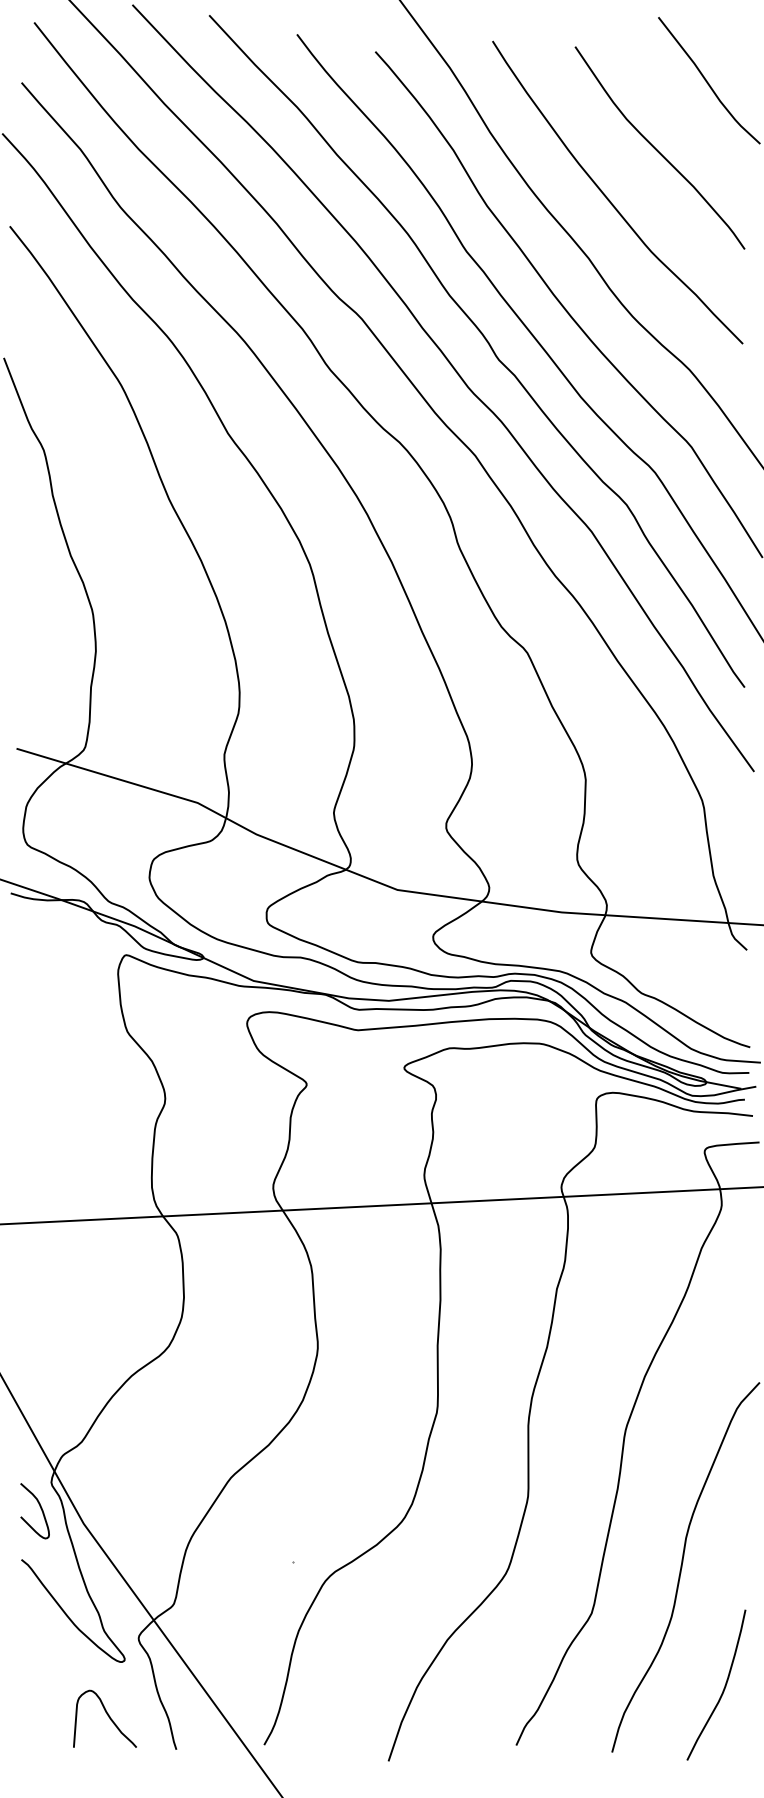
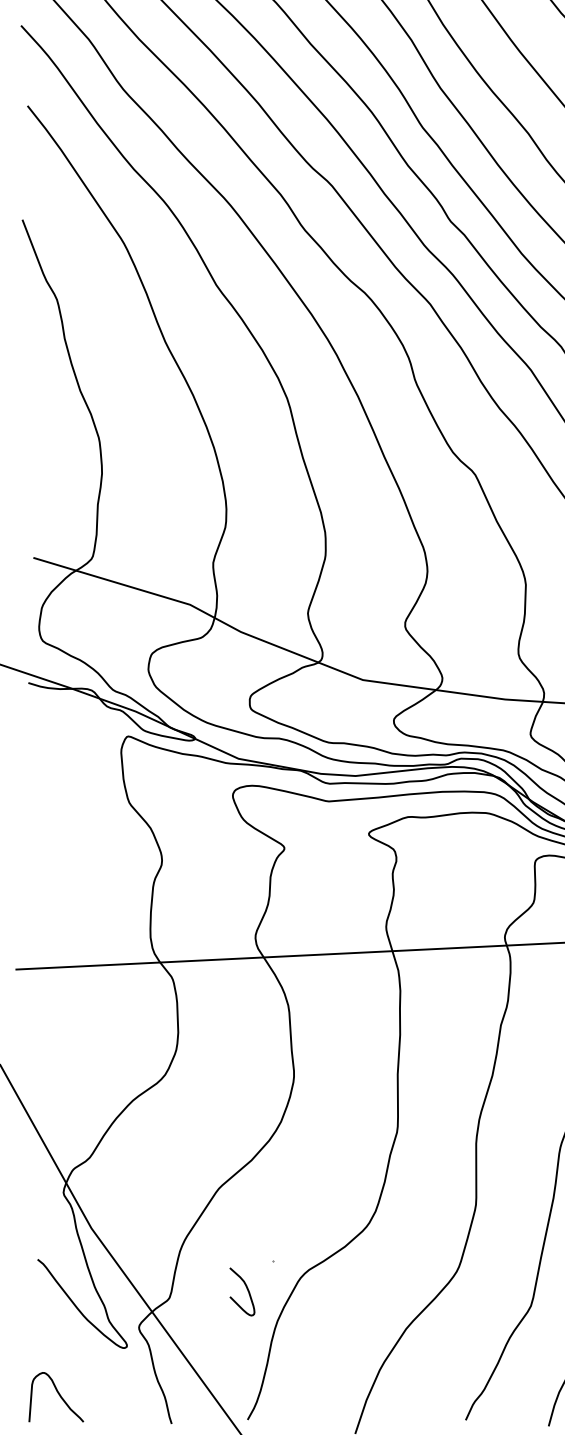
curve: (40, 1508) -> (247, 1289), moved
curve: (108, 1717) -> (59, 1396), moved

